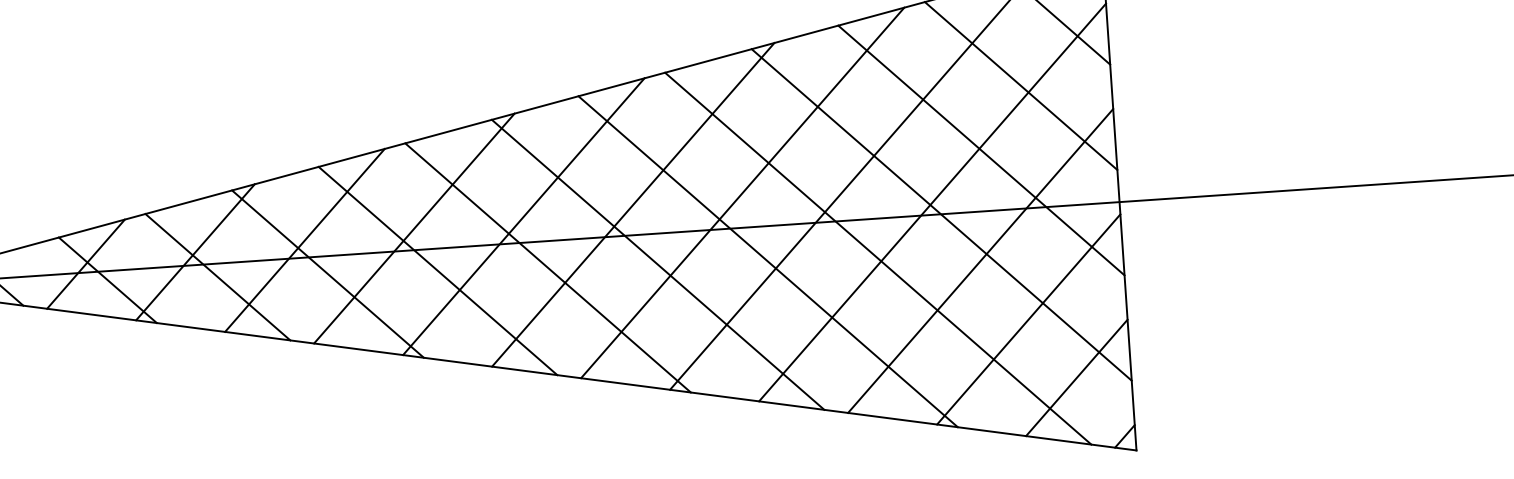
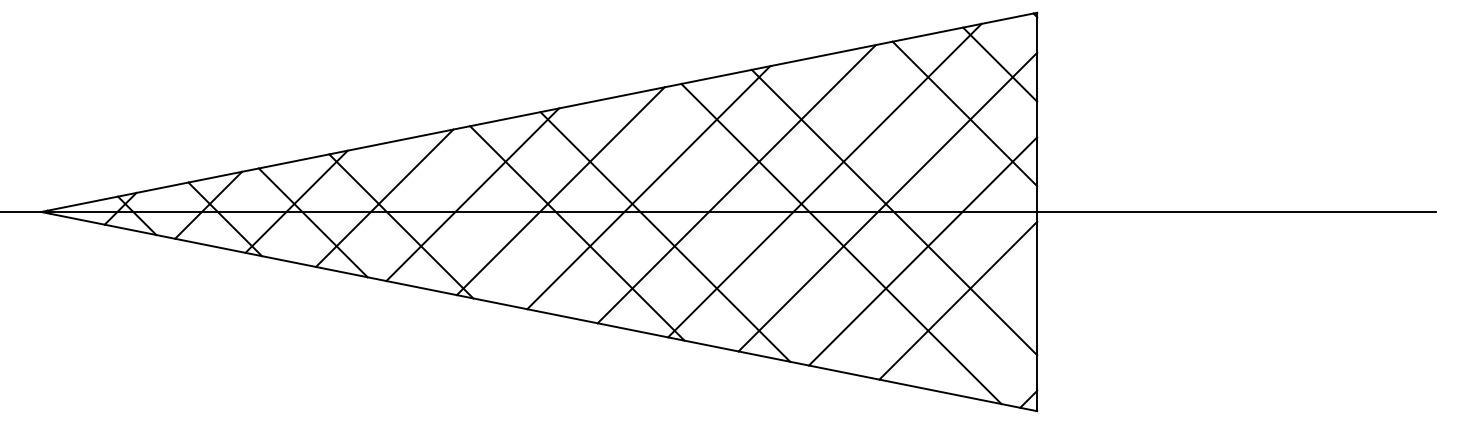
line: (981, 149) -> (929, 162), removed
line: (767, 261) -> (752, 240), removed
line: (436, 270) -> (488, 229), removed
line: (1076, 377) -> (993, 349), removed

